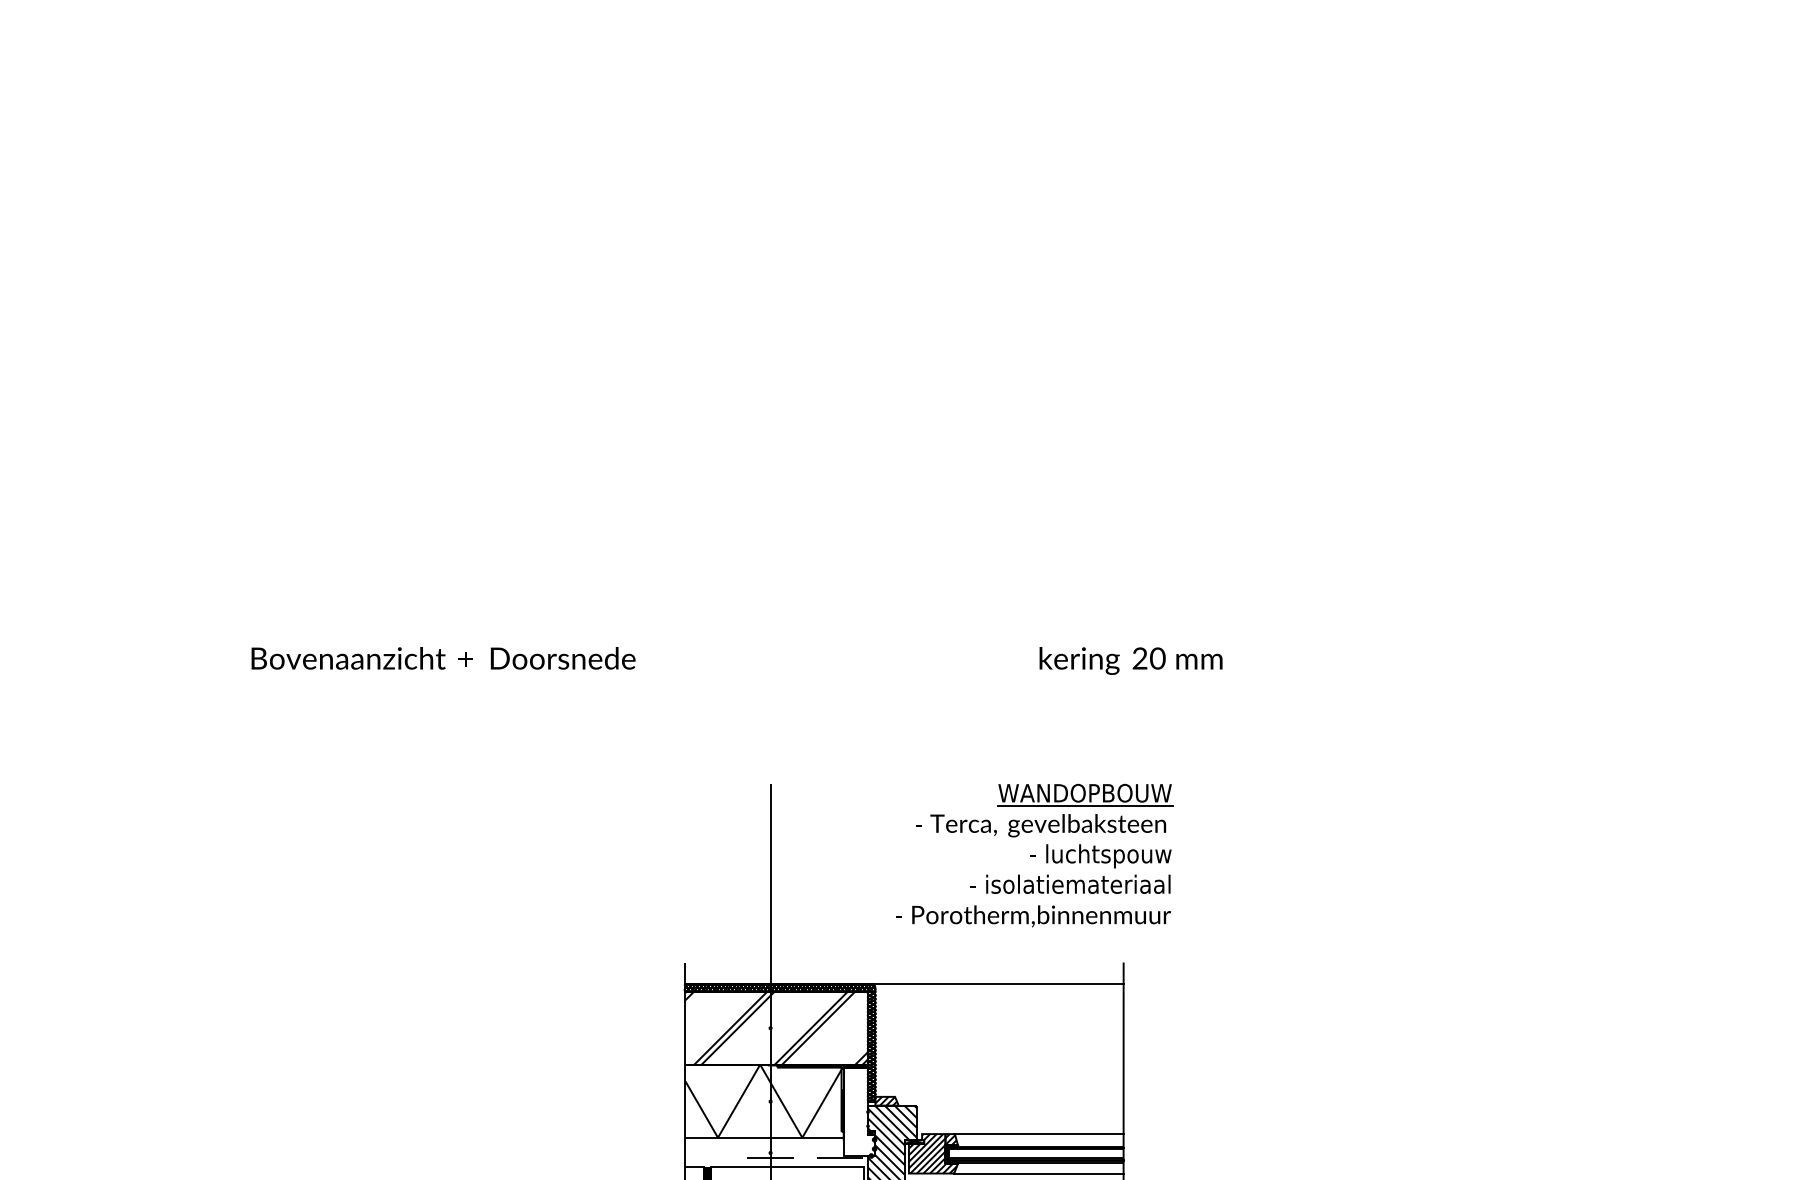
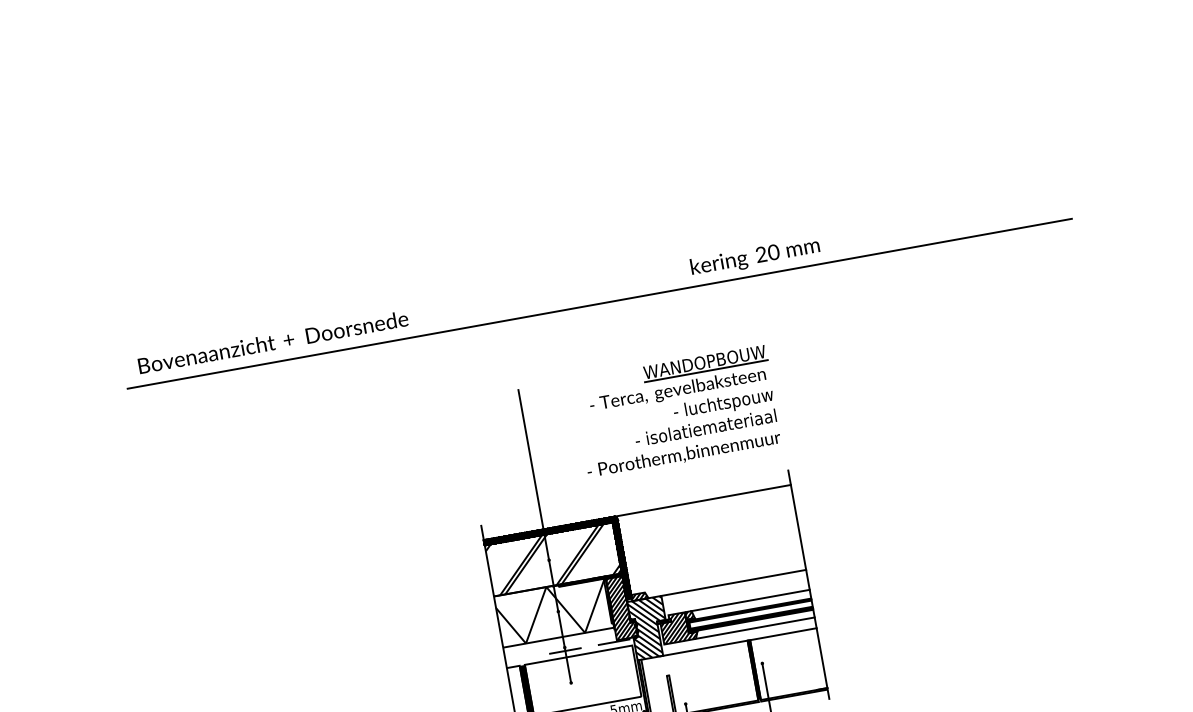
line: (904, 686) -> (599, 303), added
part: (1034, 855) -> (677, 412), moved
line: (1019, 1105) -> (733, 582), added
hatch: (859, 1112) -> (621, 608), added

